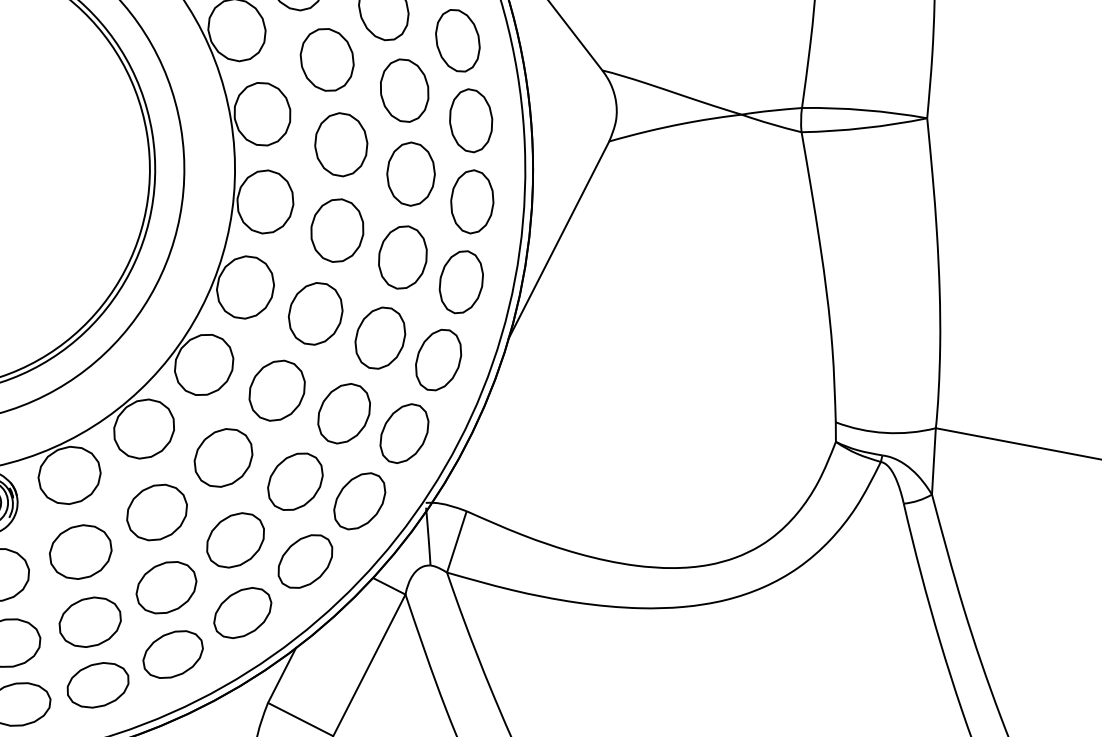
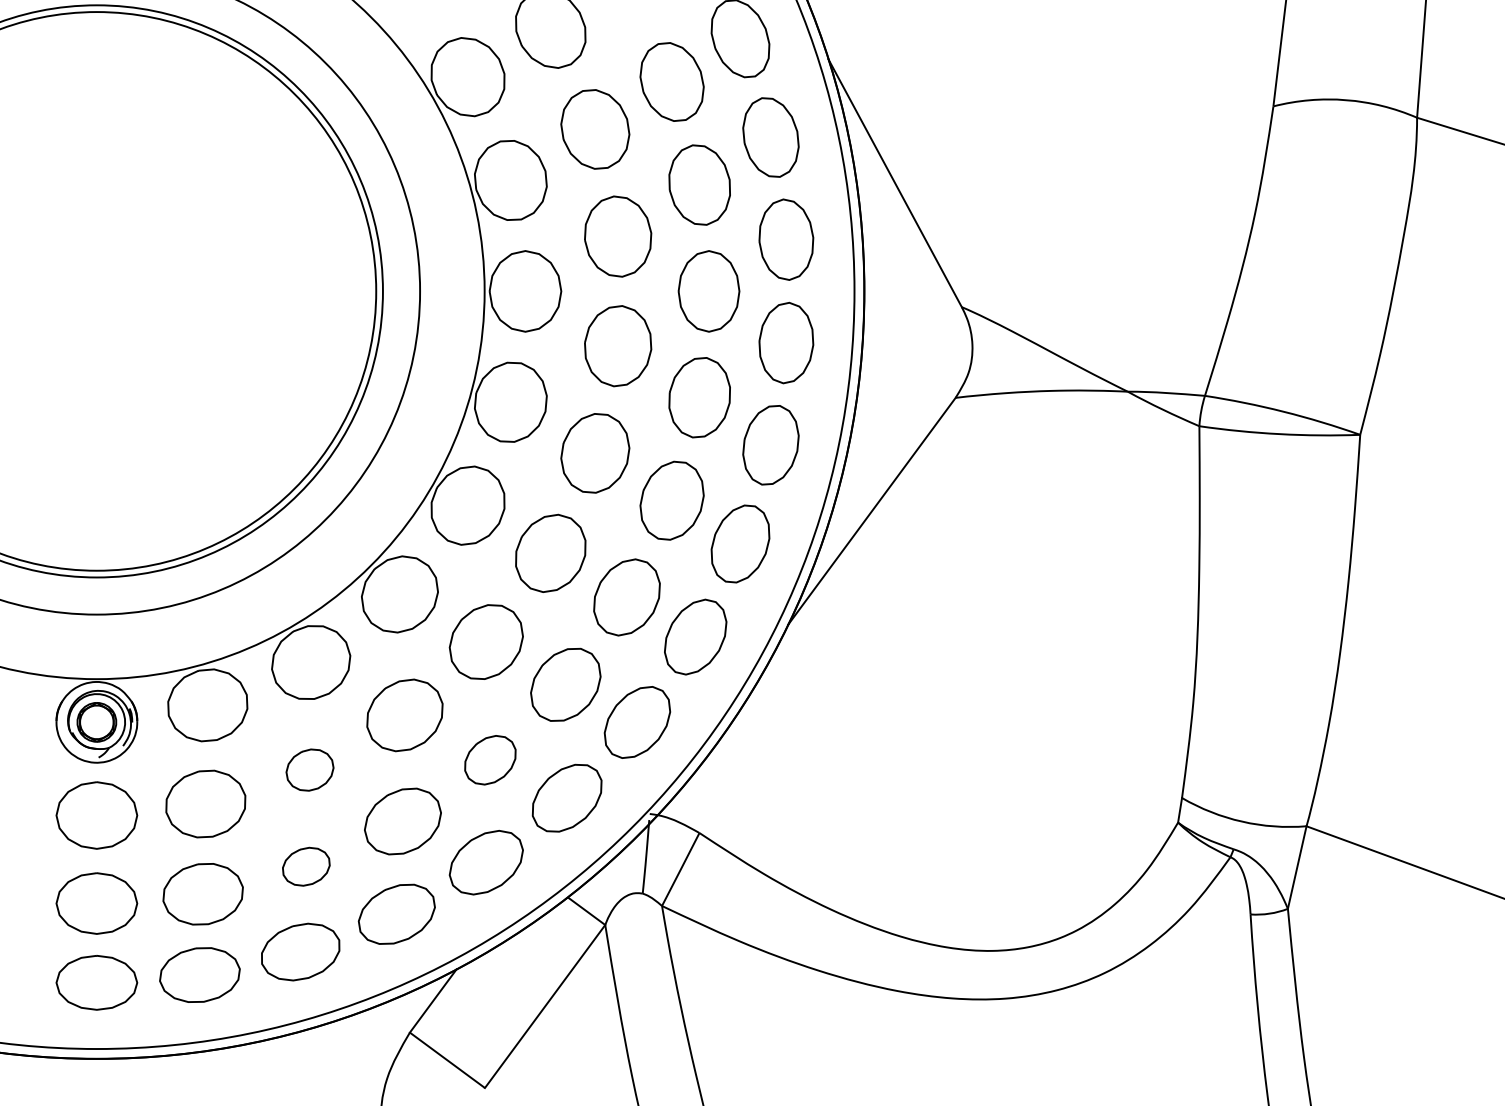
part: (295, 481) -> (490, 759), size x0.7
part: (156, 512) -> (309, 769), size x0.6
part: (166, 587) -> (306, 866), size x0.6

